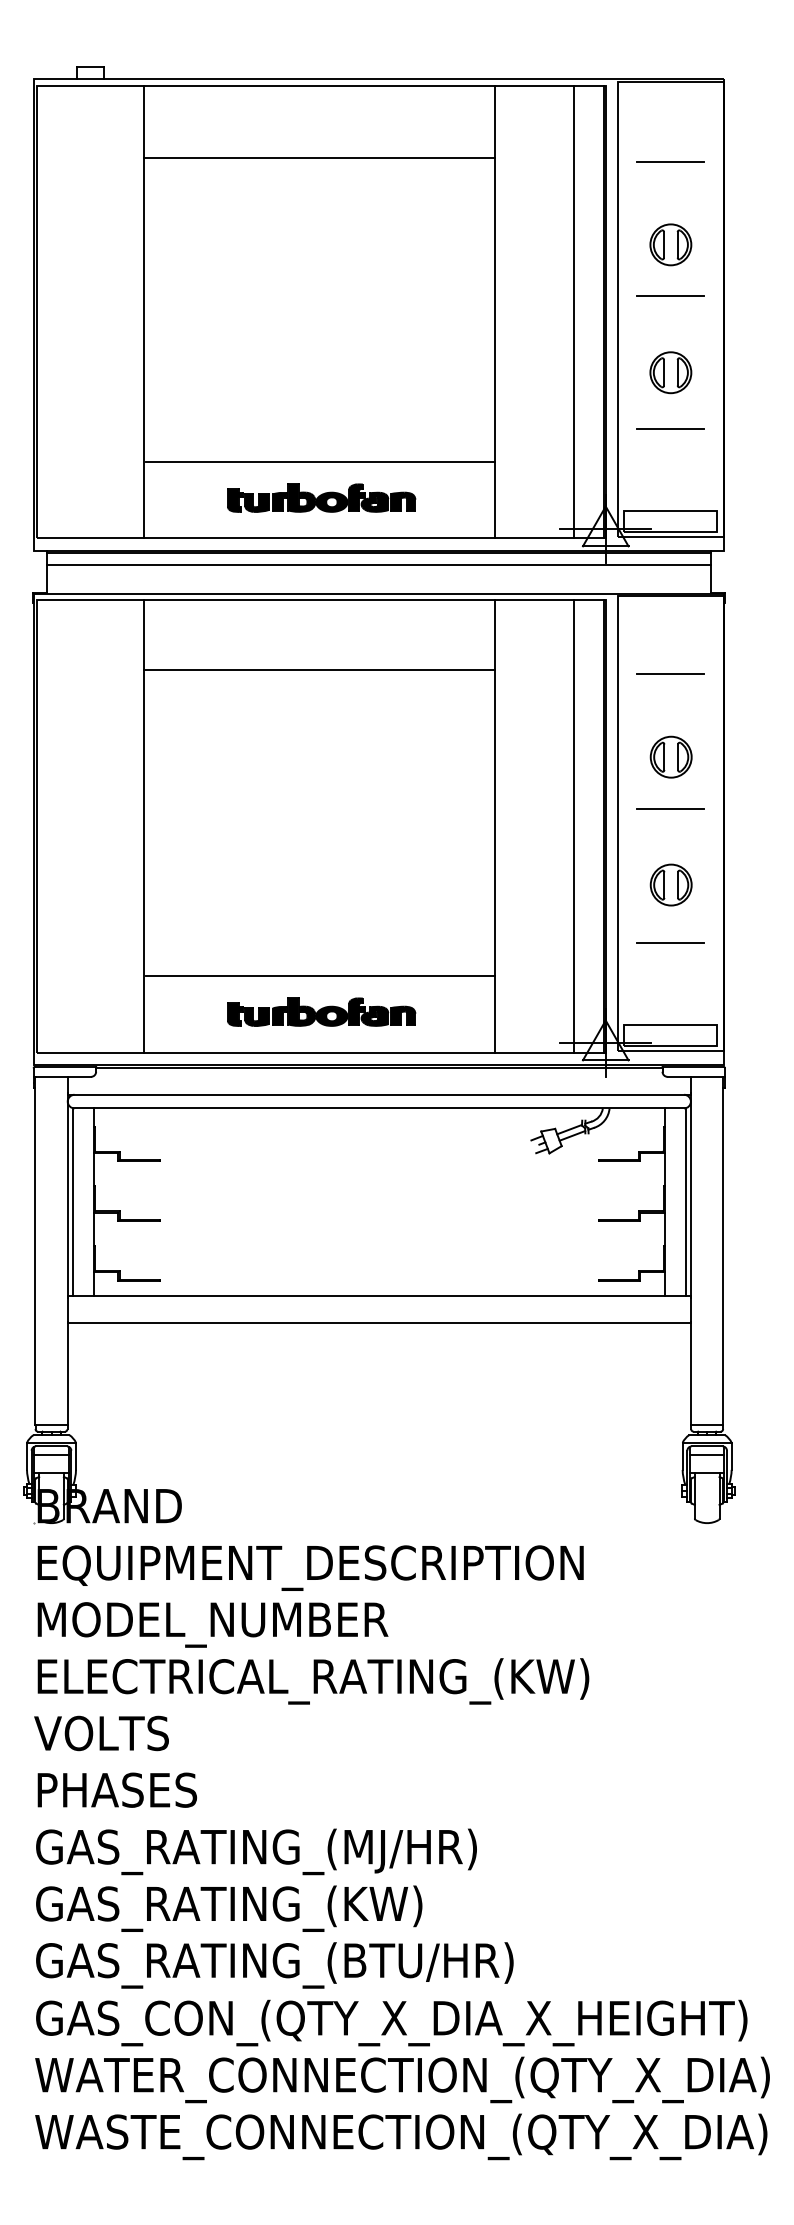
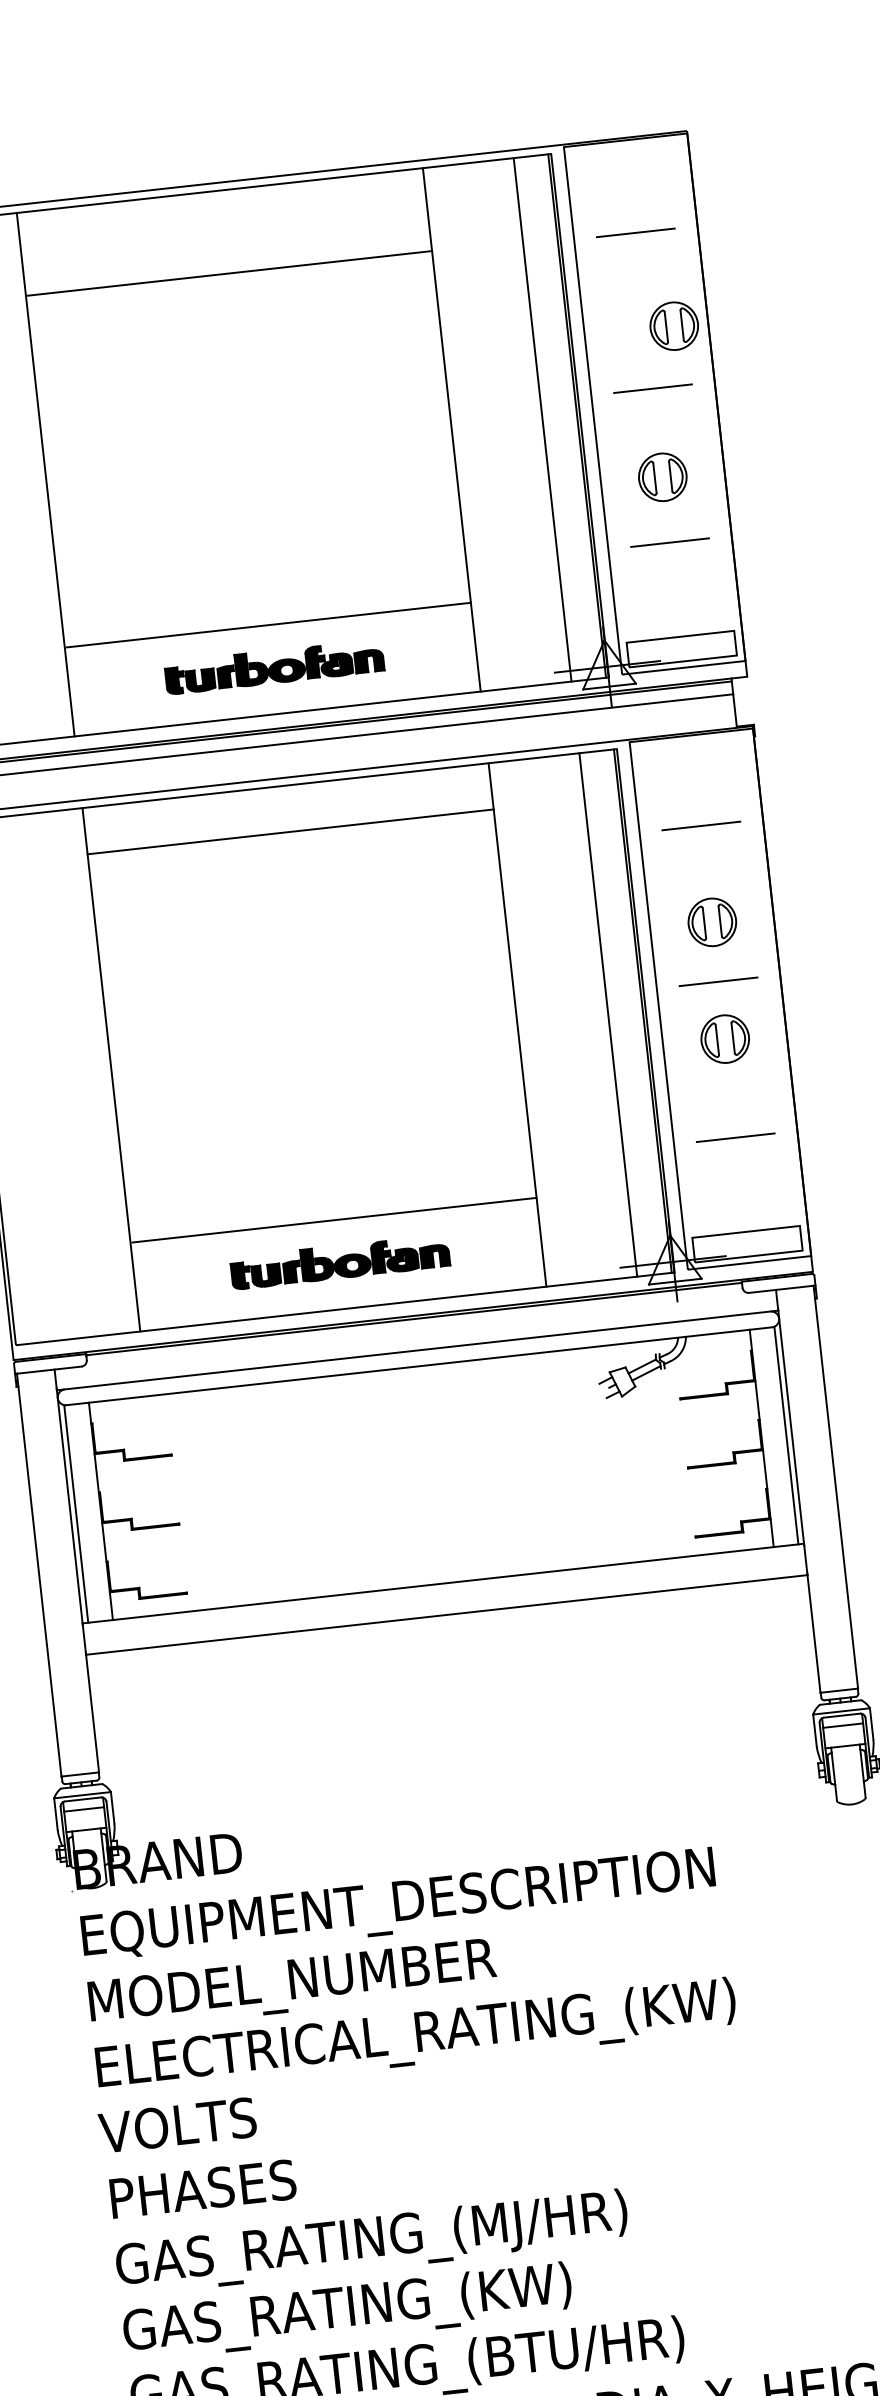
part: (670, 244) -> (673, 325), moved
line: (319, 670) -> (290, 832), moved
part: (670, 884) -> (724, 1038), moved

